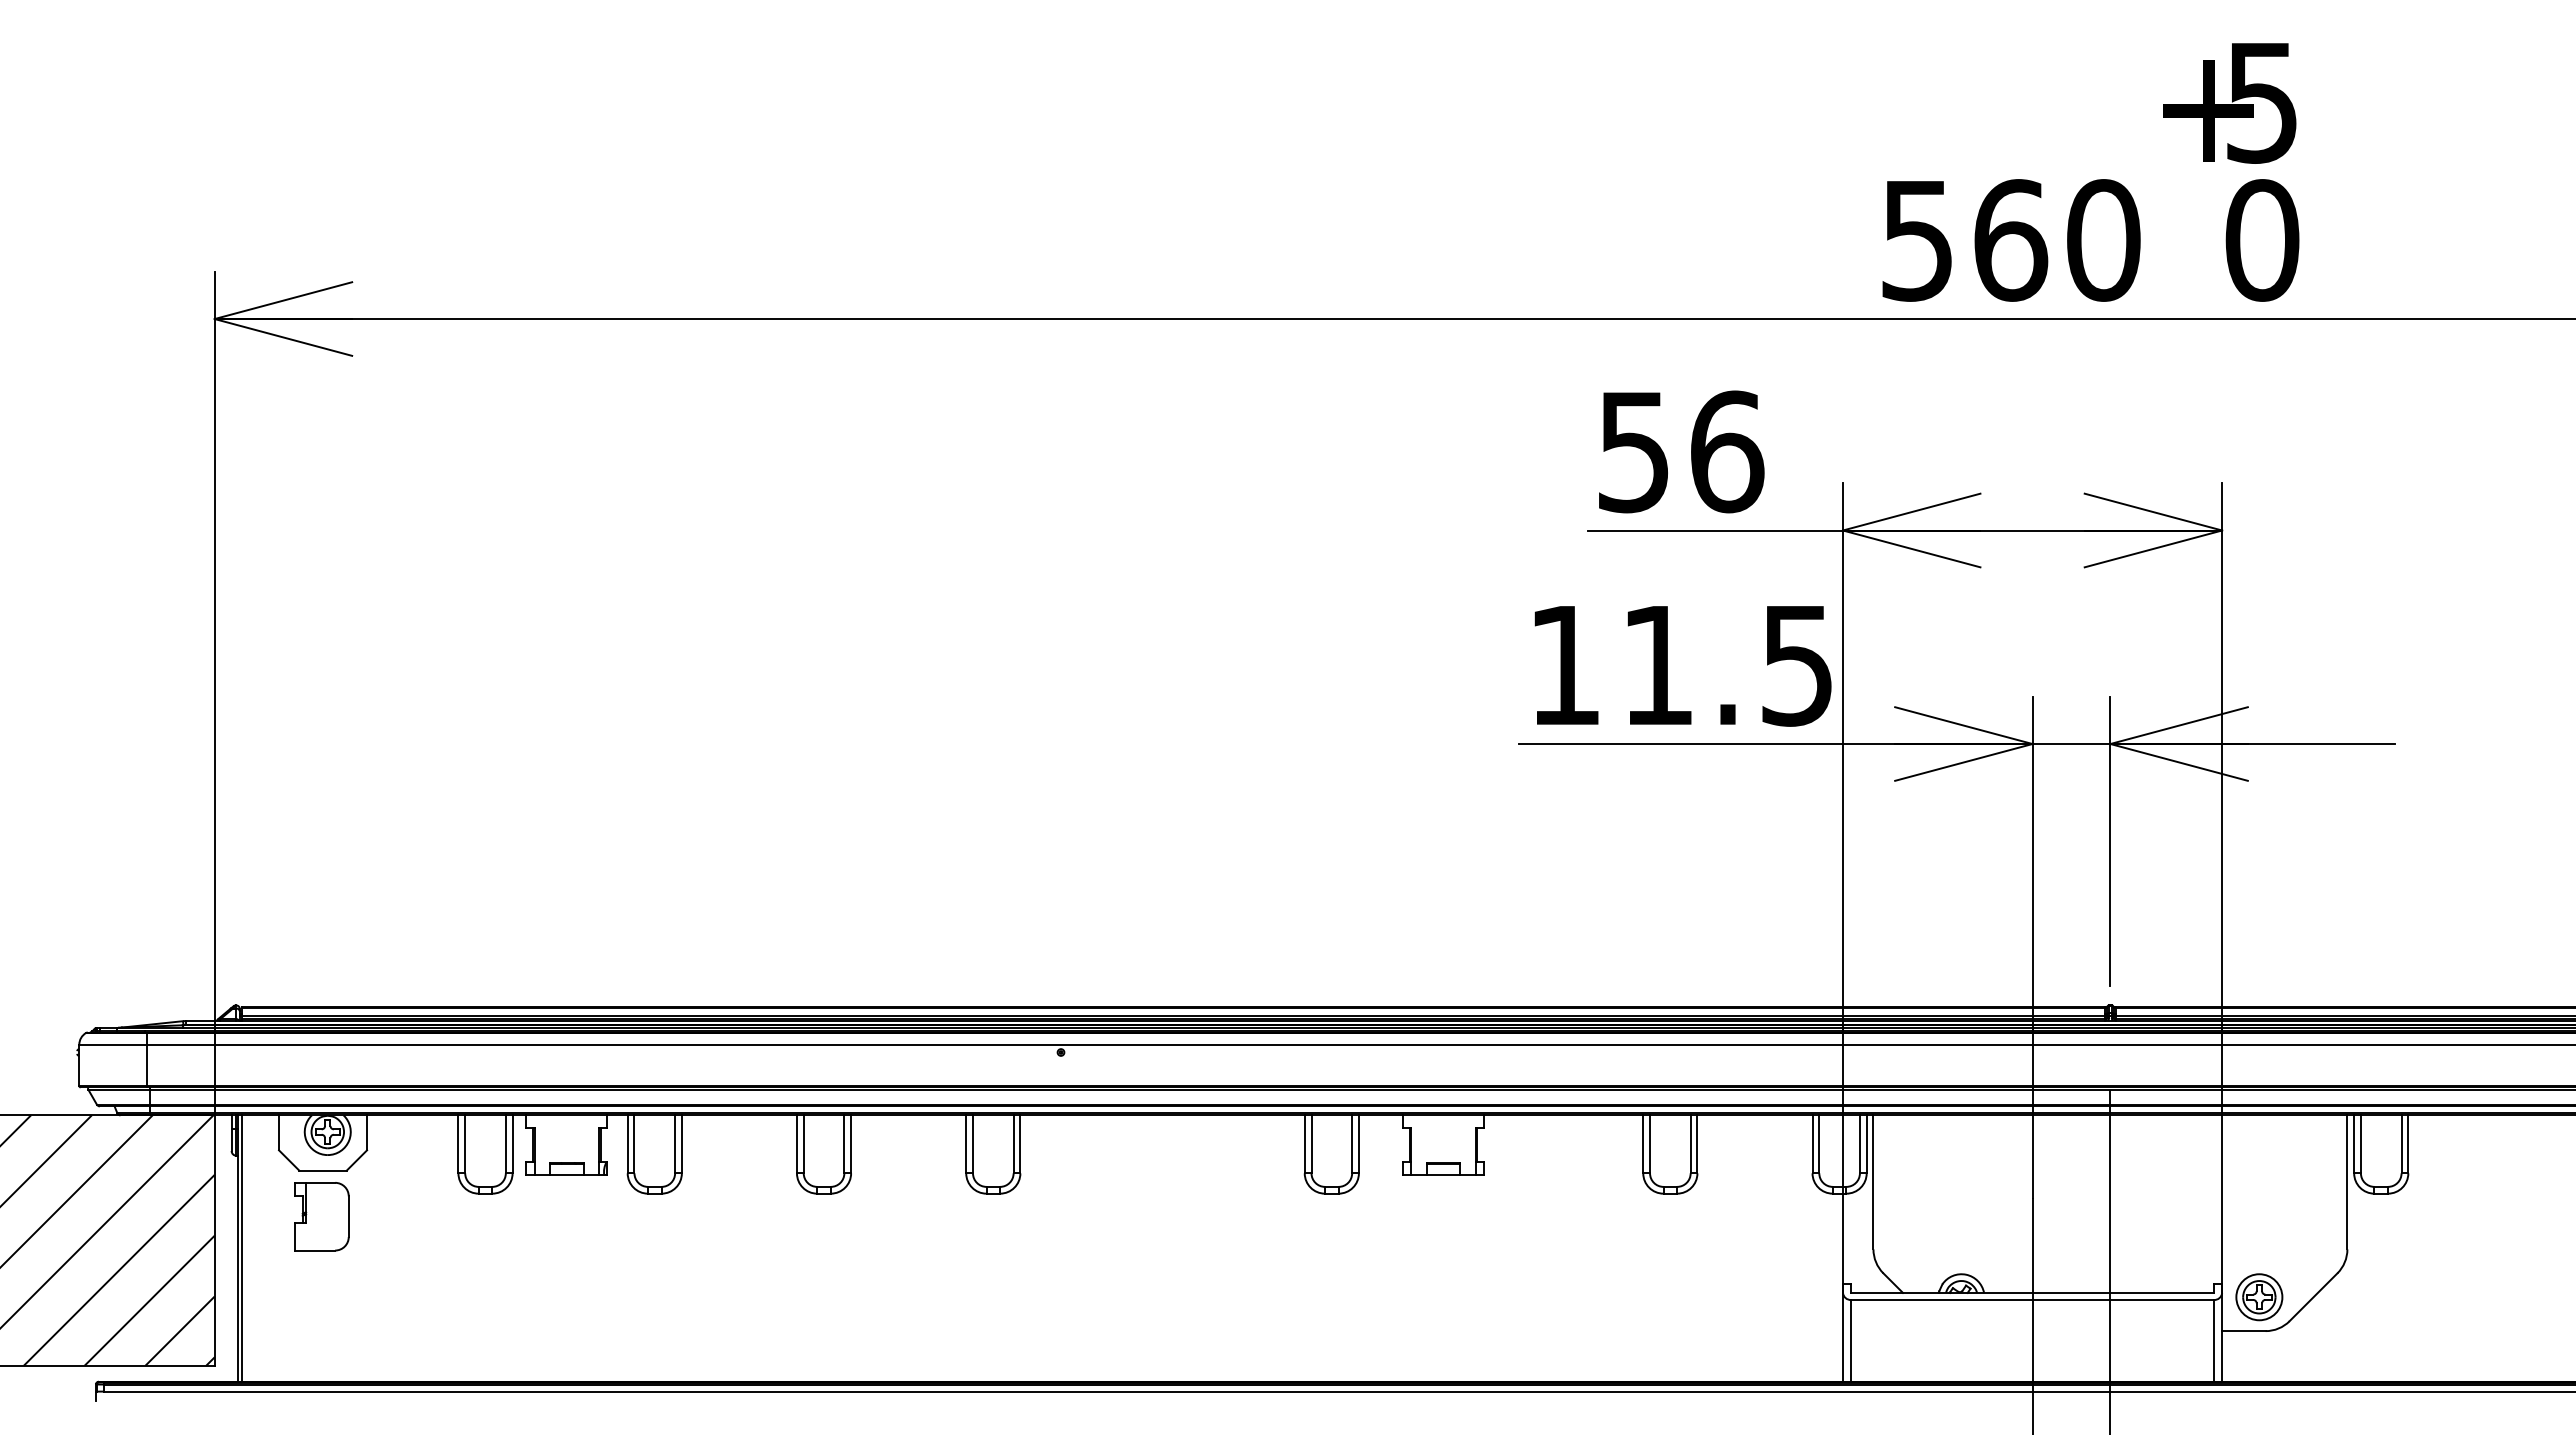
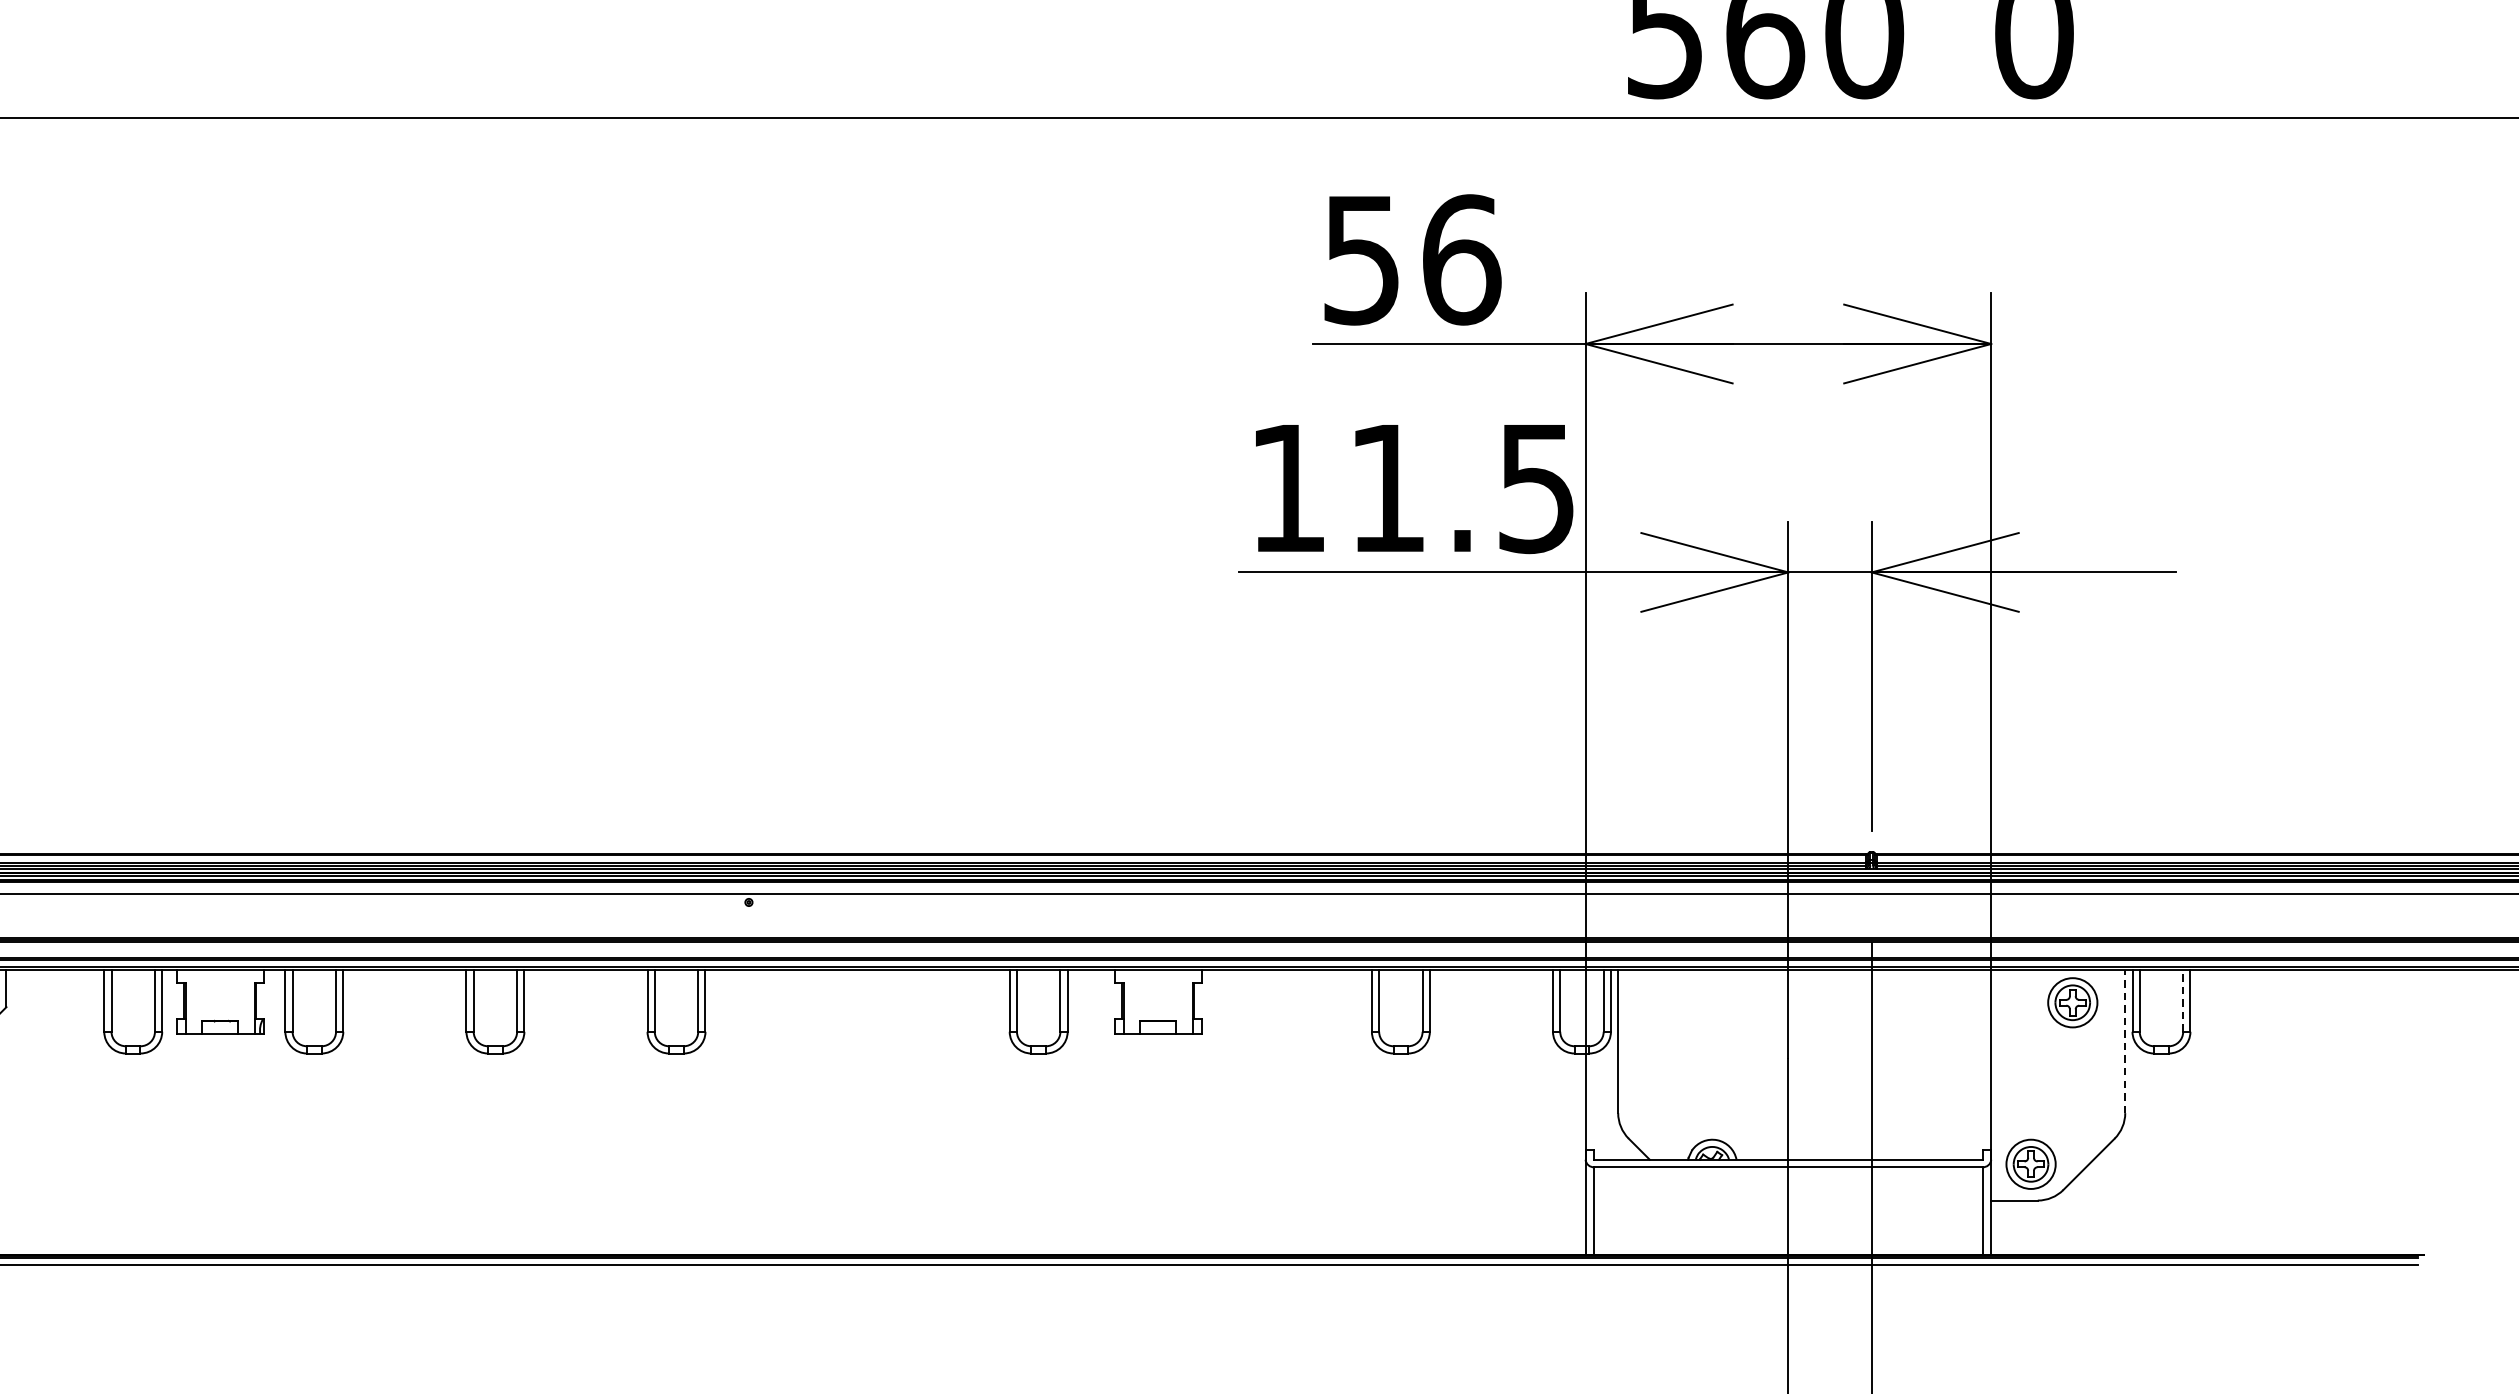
line: (2401, 1144) -> (2183, 1000), solid -> dashed
part: (2298, 1146) -> (2072, 1003), added
line: (2347, 1181) -> (2125, 1040), solid -> dashed

